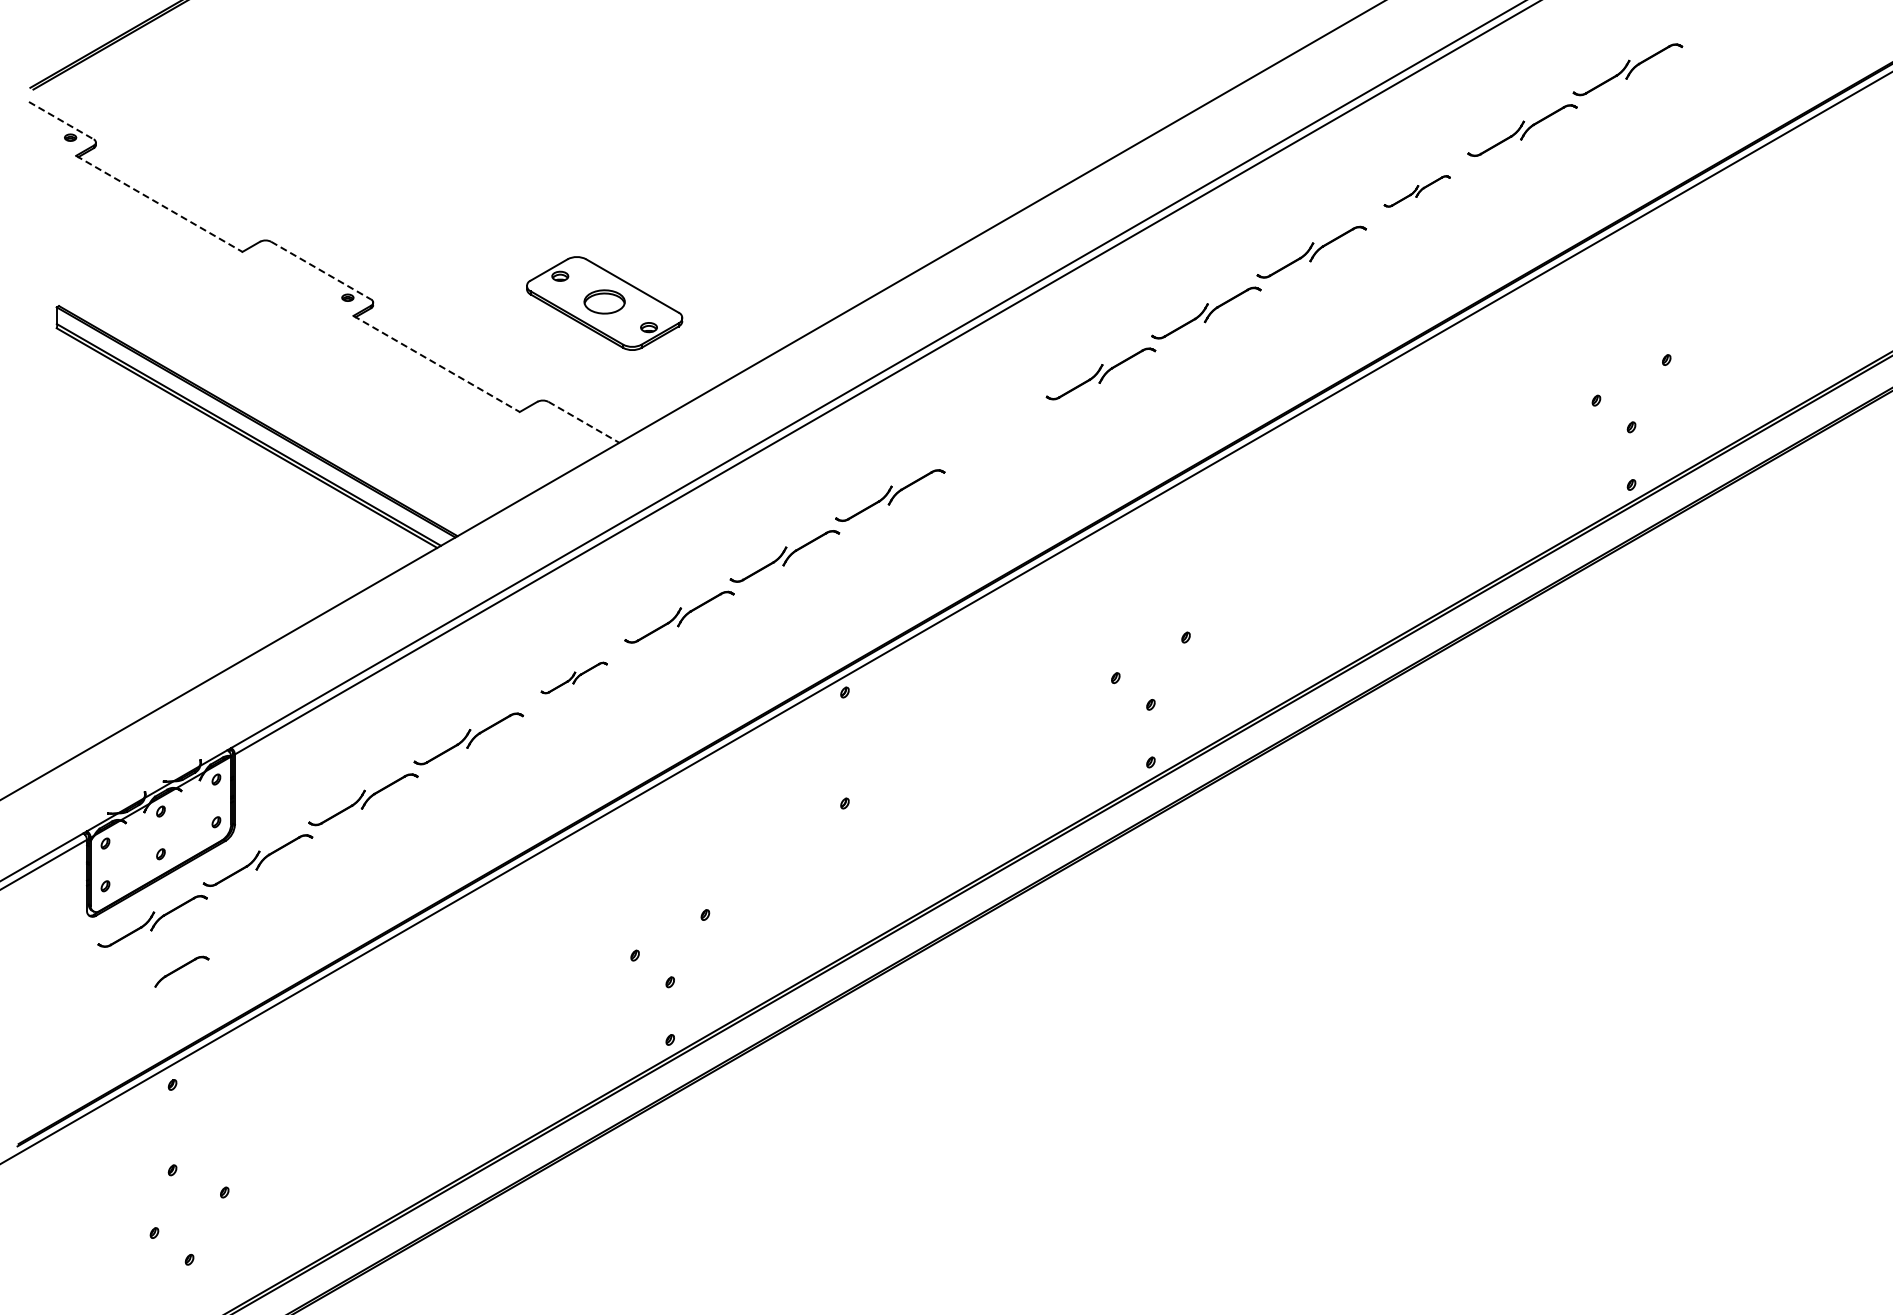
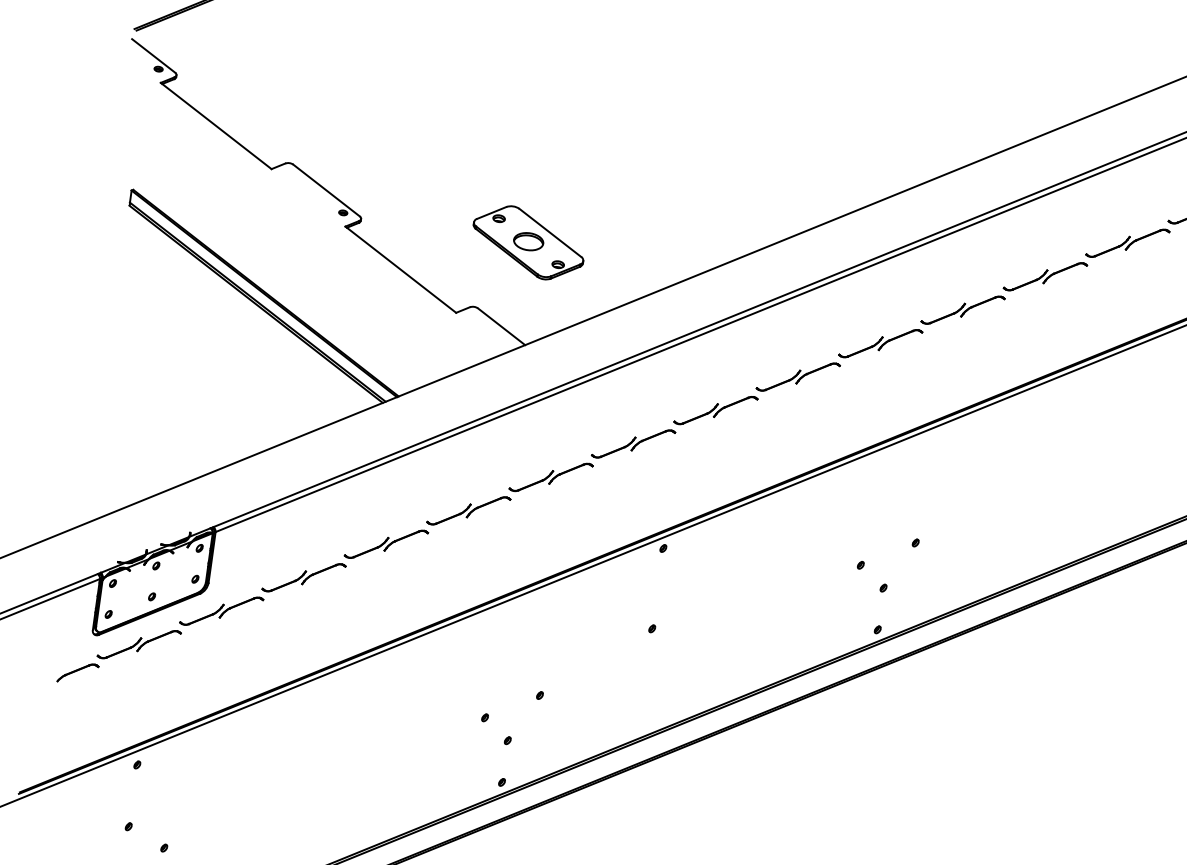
line: (61, 120) -> (153, 55), dashed -> solid
part: (1417, 191) -> (1128, 243), size x1.67
line: (159, 204) -> (216, 126), dashed -> solid
line: (321, 270) -> (326, 190), dashed -> solid
line: (437, 364) -> (401, 270), dashed -> solid
line: (583, 422) -> (501, 326), dashed -> solid
part: (995, 434) -> (798, 376), added
part: (574, 677) -> (469, 510), size x1.67
part: (181, 971) -> (77, 673), moved

